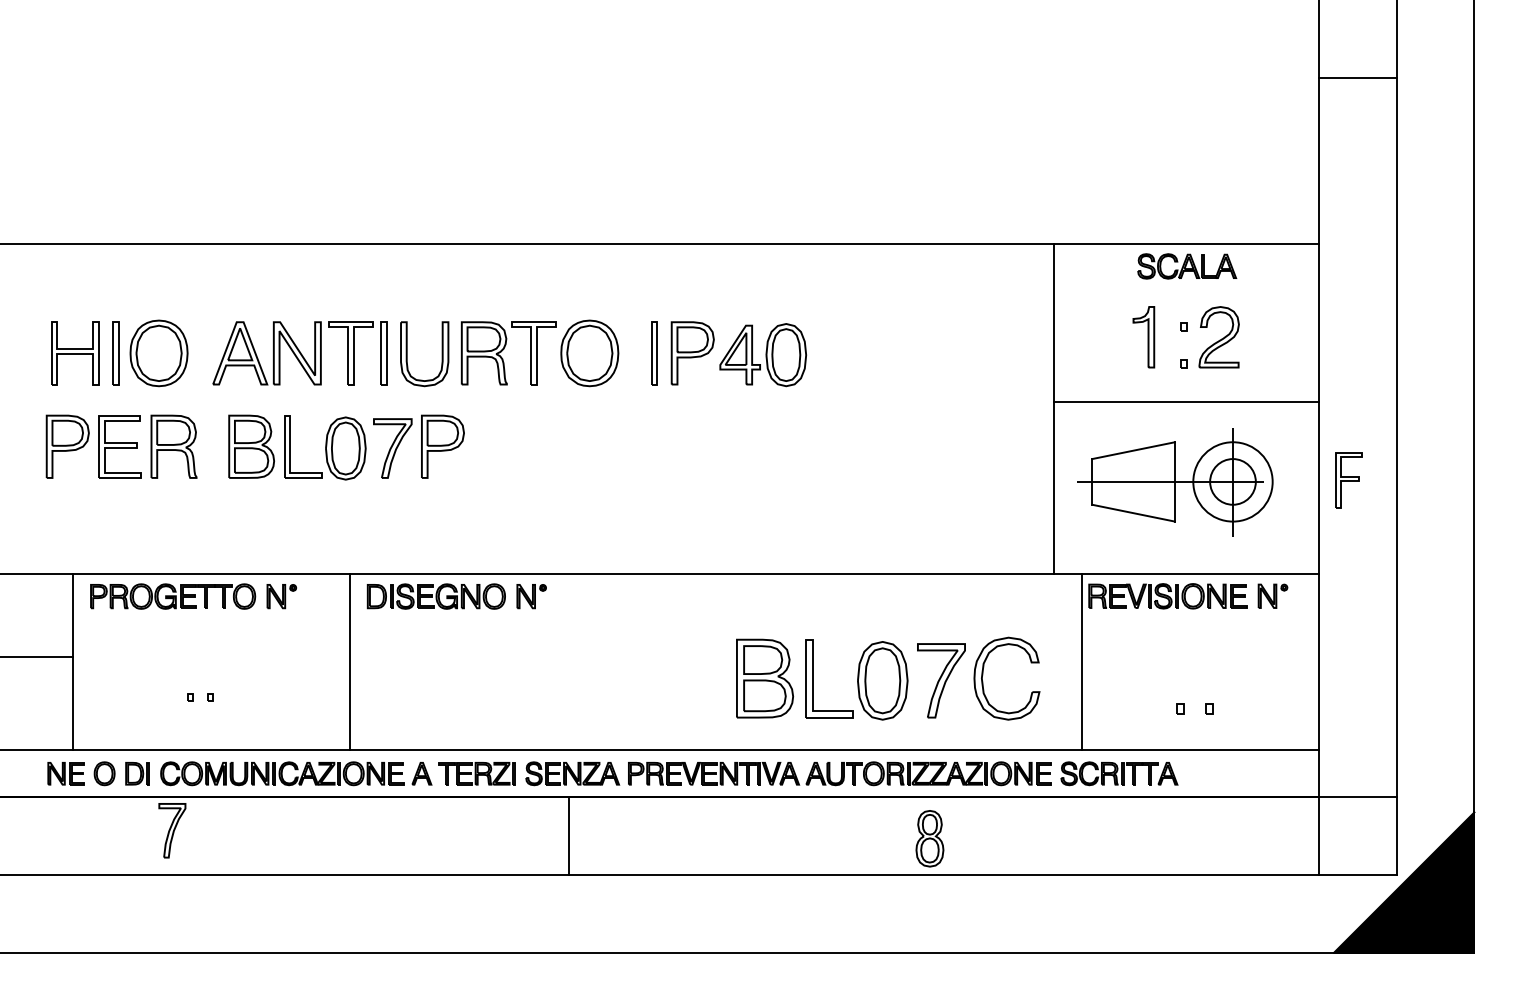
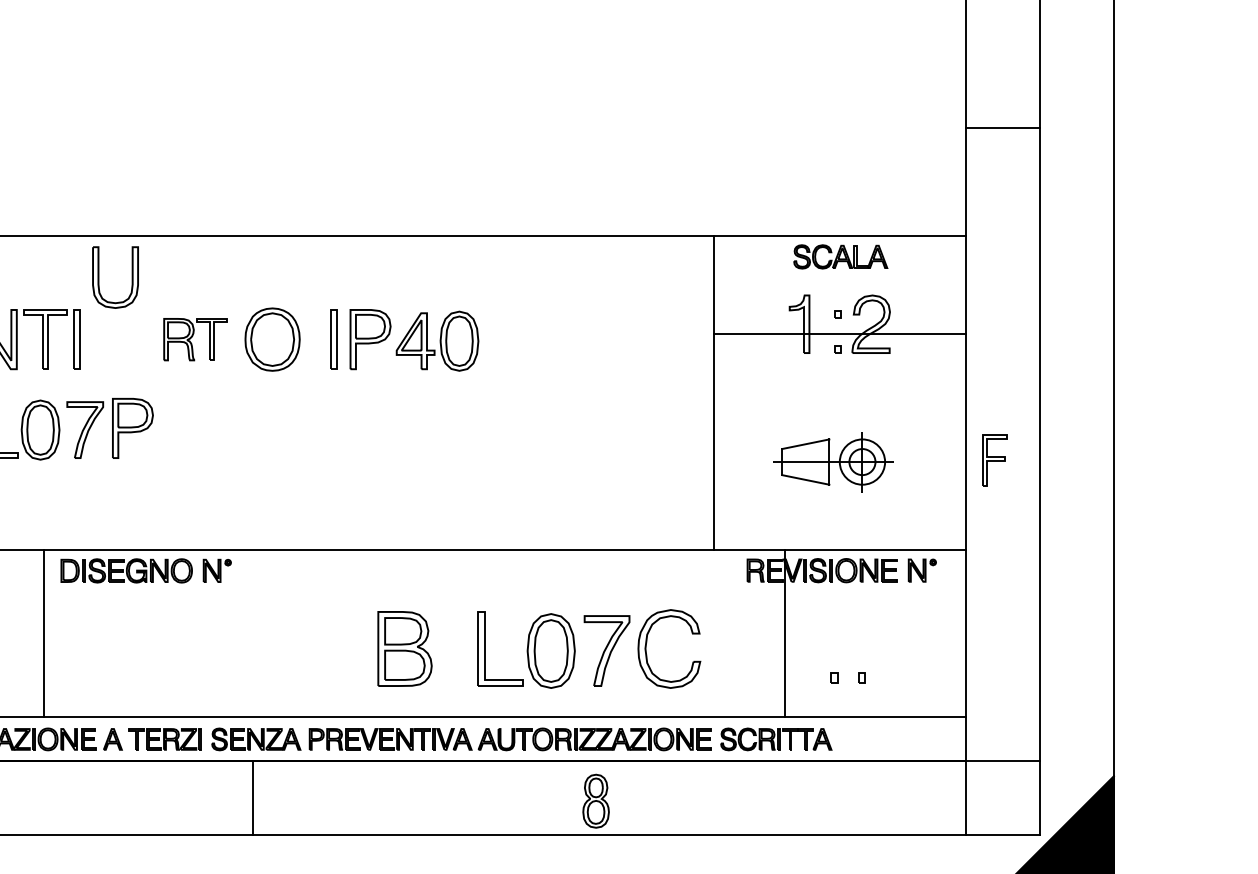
line: (1357, 77) -> (1002, 127), moved
part: (508, 353) -> (195, 339), size x0.7
part: (407, 354) -> (99, 277), moved
line: (1185, 401) -> (839, 334), moved
part: (1175, 482) -> (829, 462), size x0.6
line: (1081, 662) -> (784, 633), moved
part: (764, 678) -> (404, 648), moved

